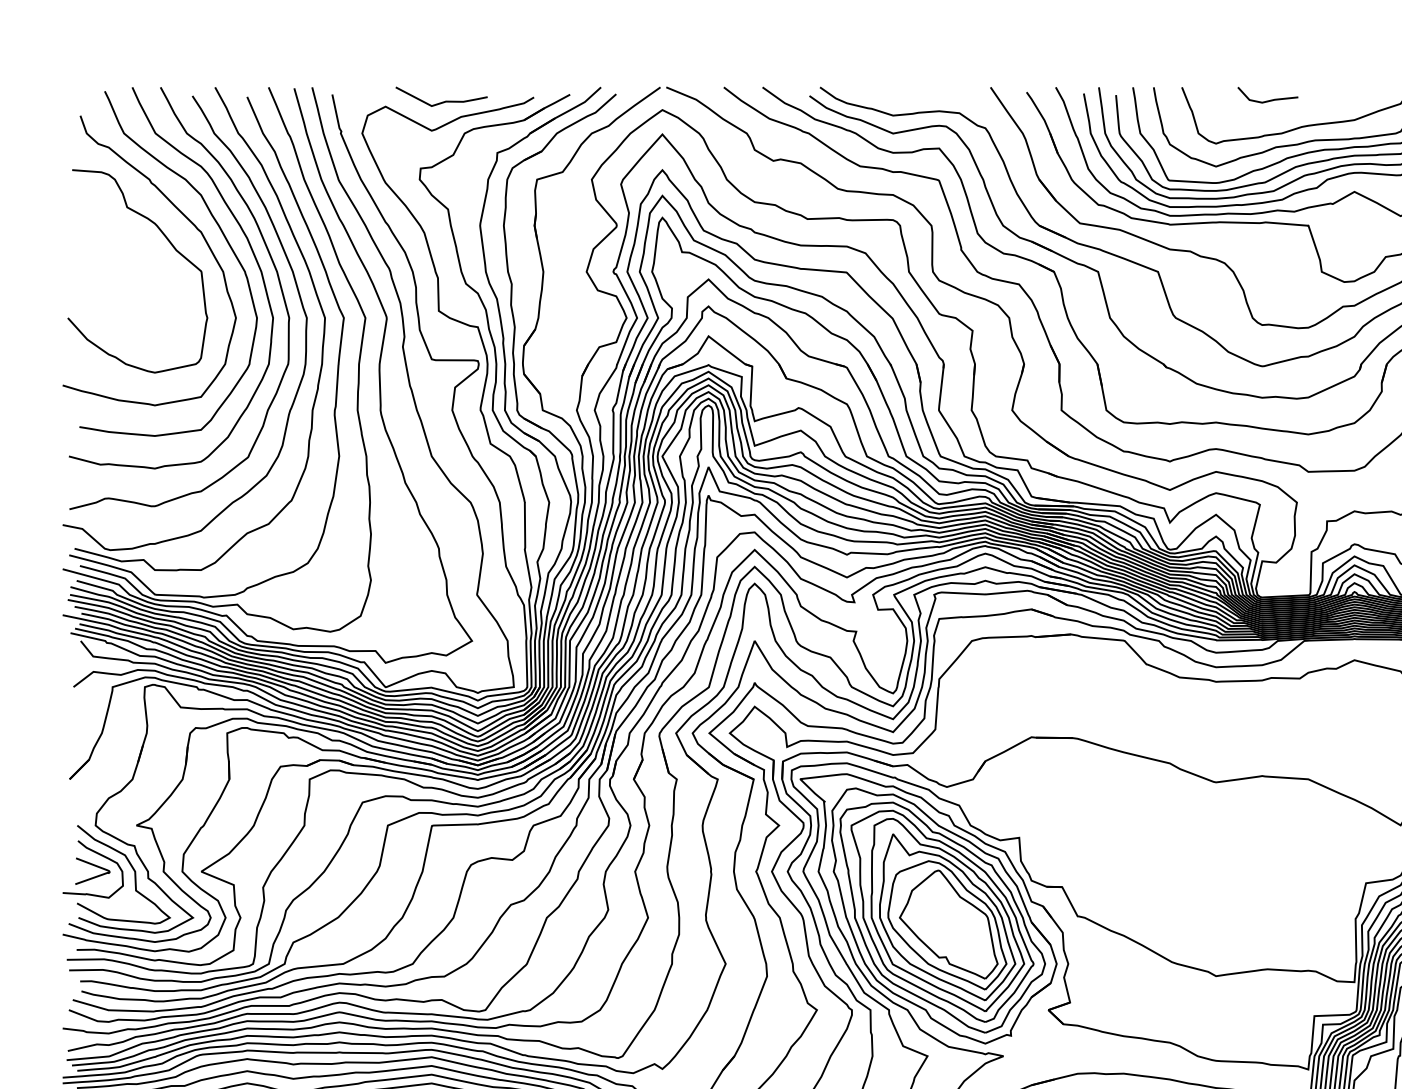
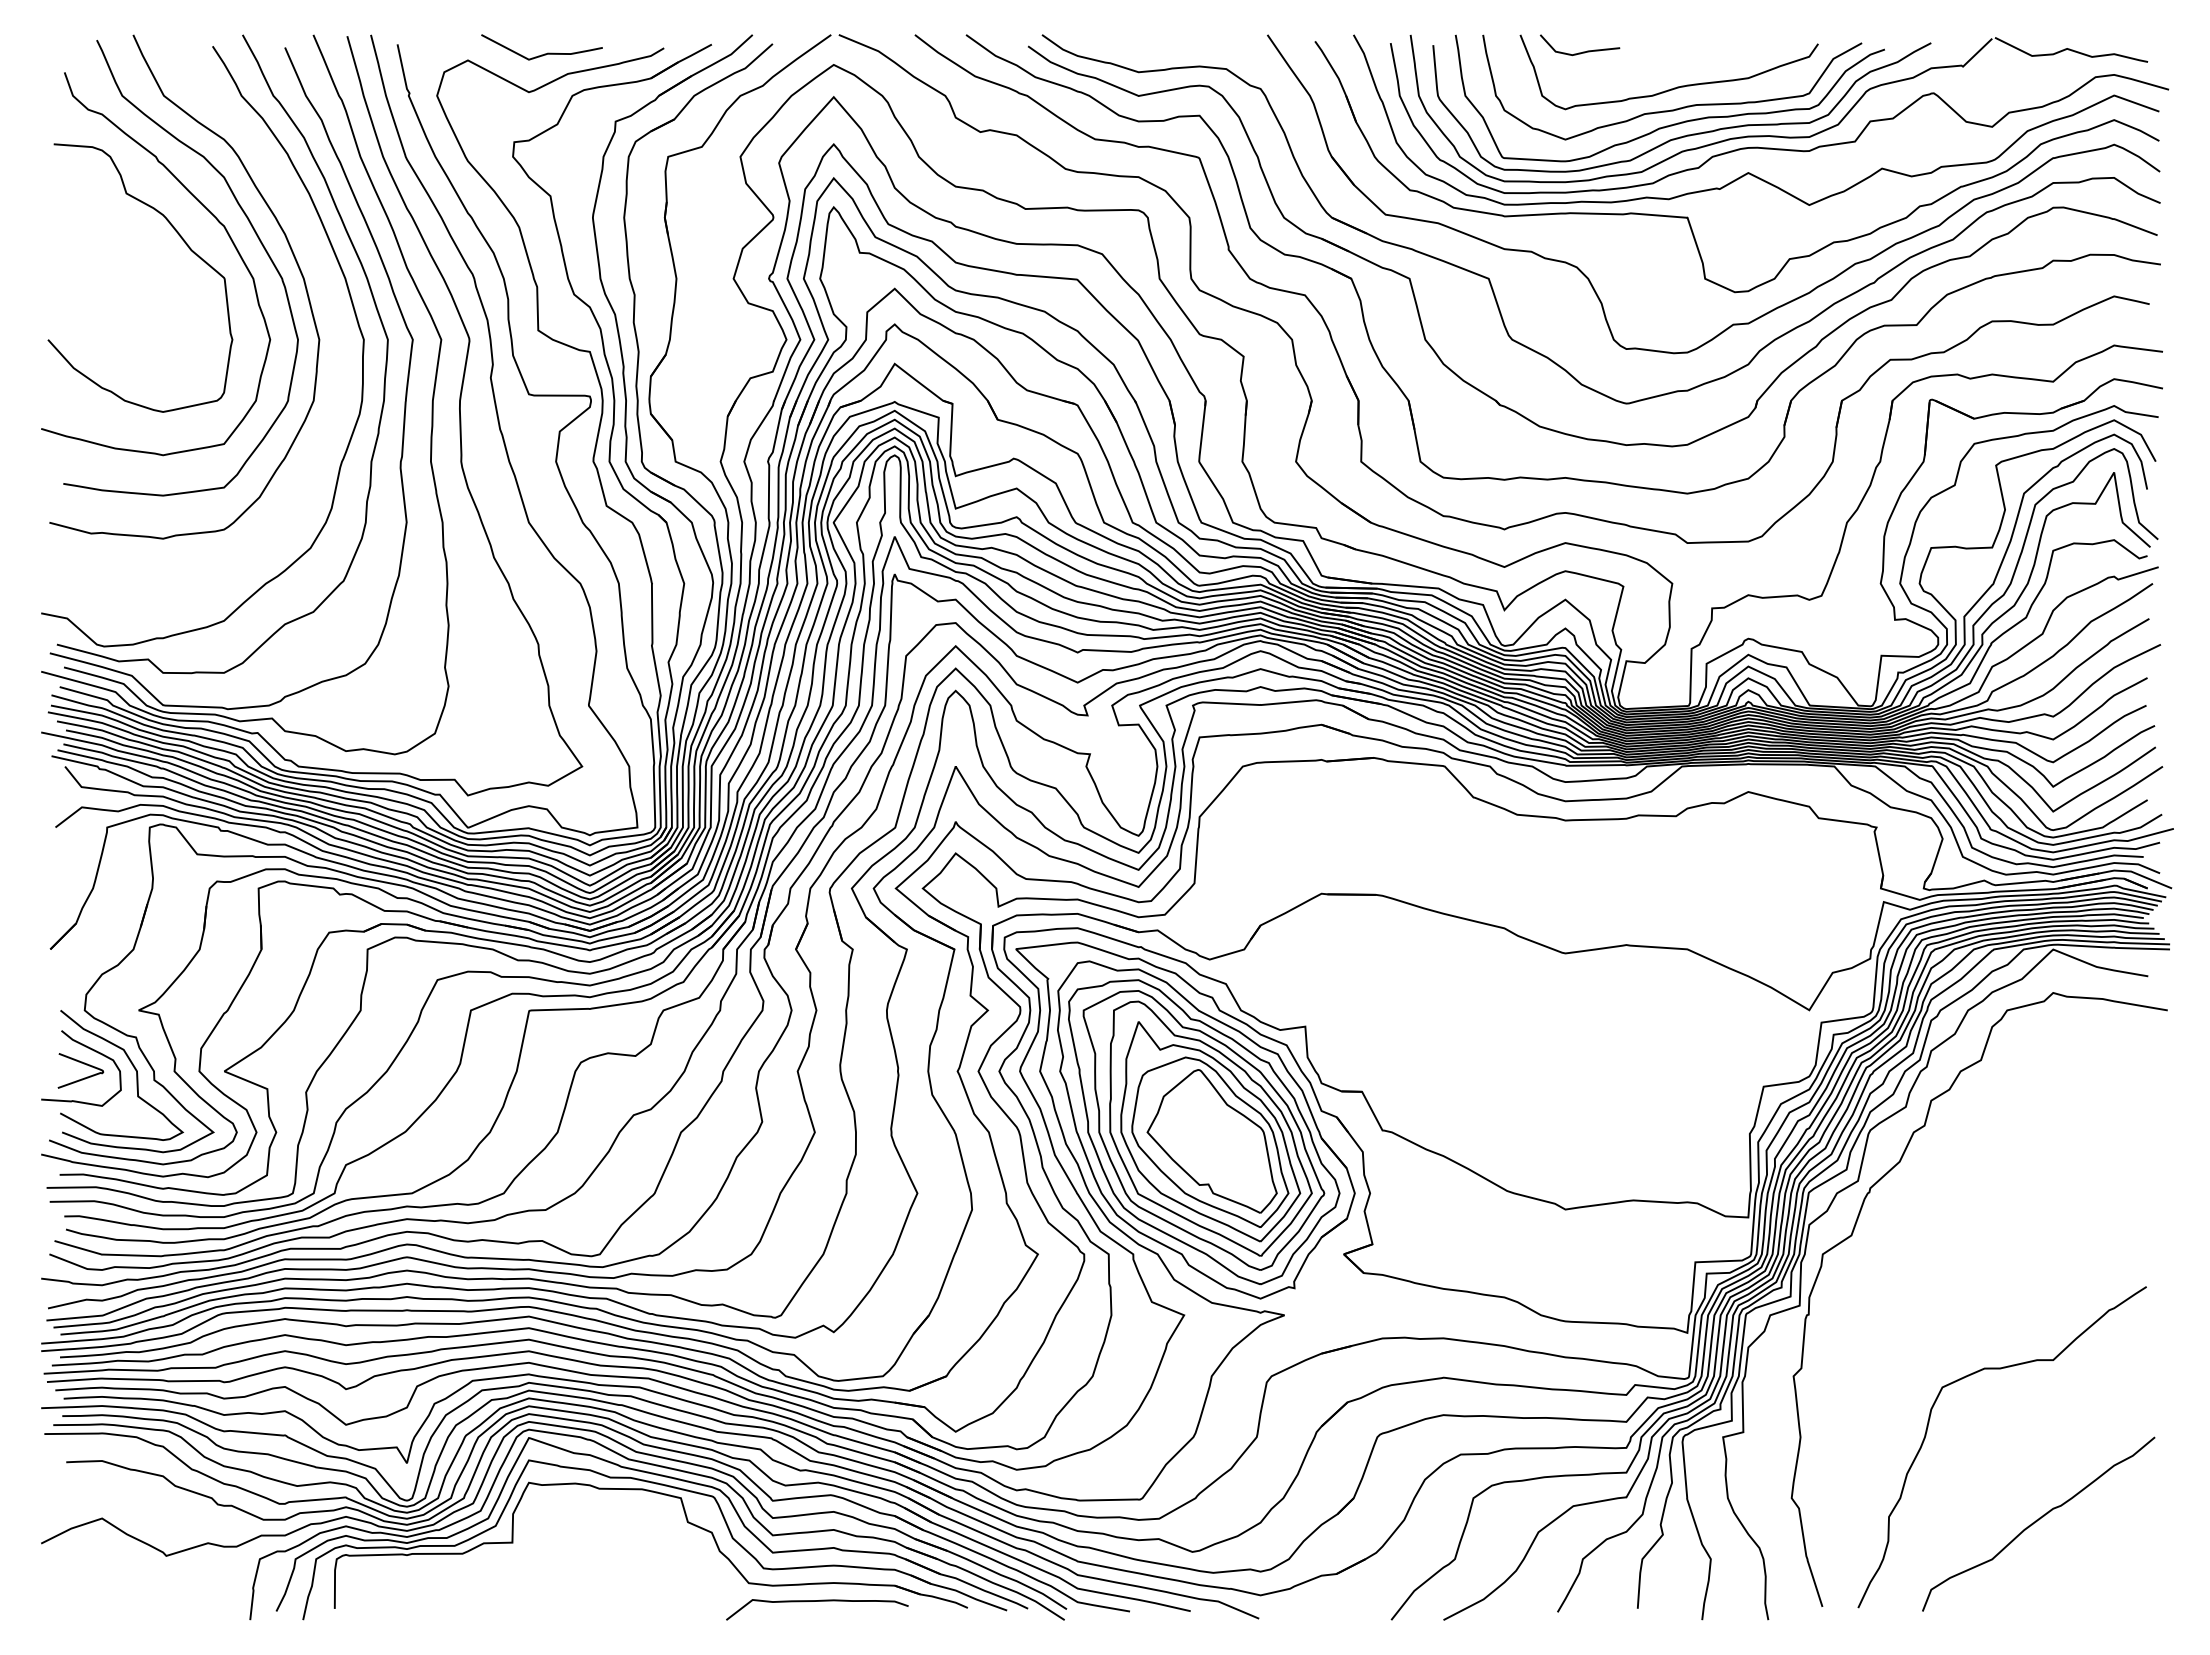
line: (1269, 99) -> (1582, 51), moved
curve: (271, 259) -> (316, 262), removed

